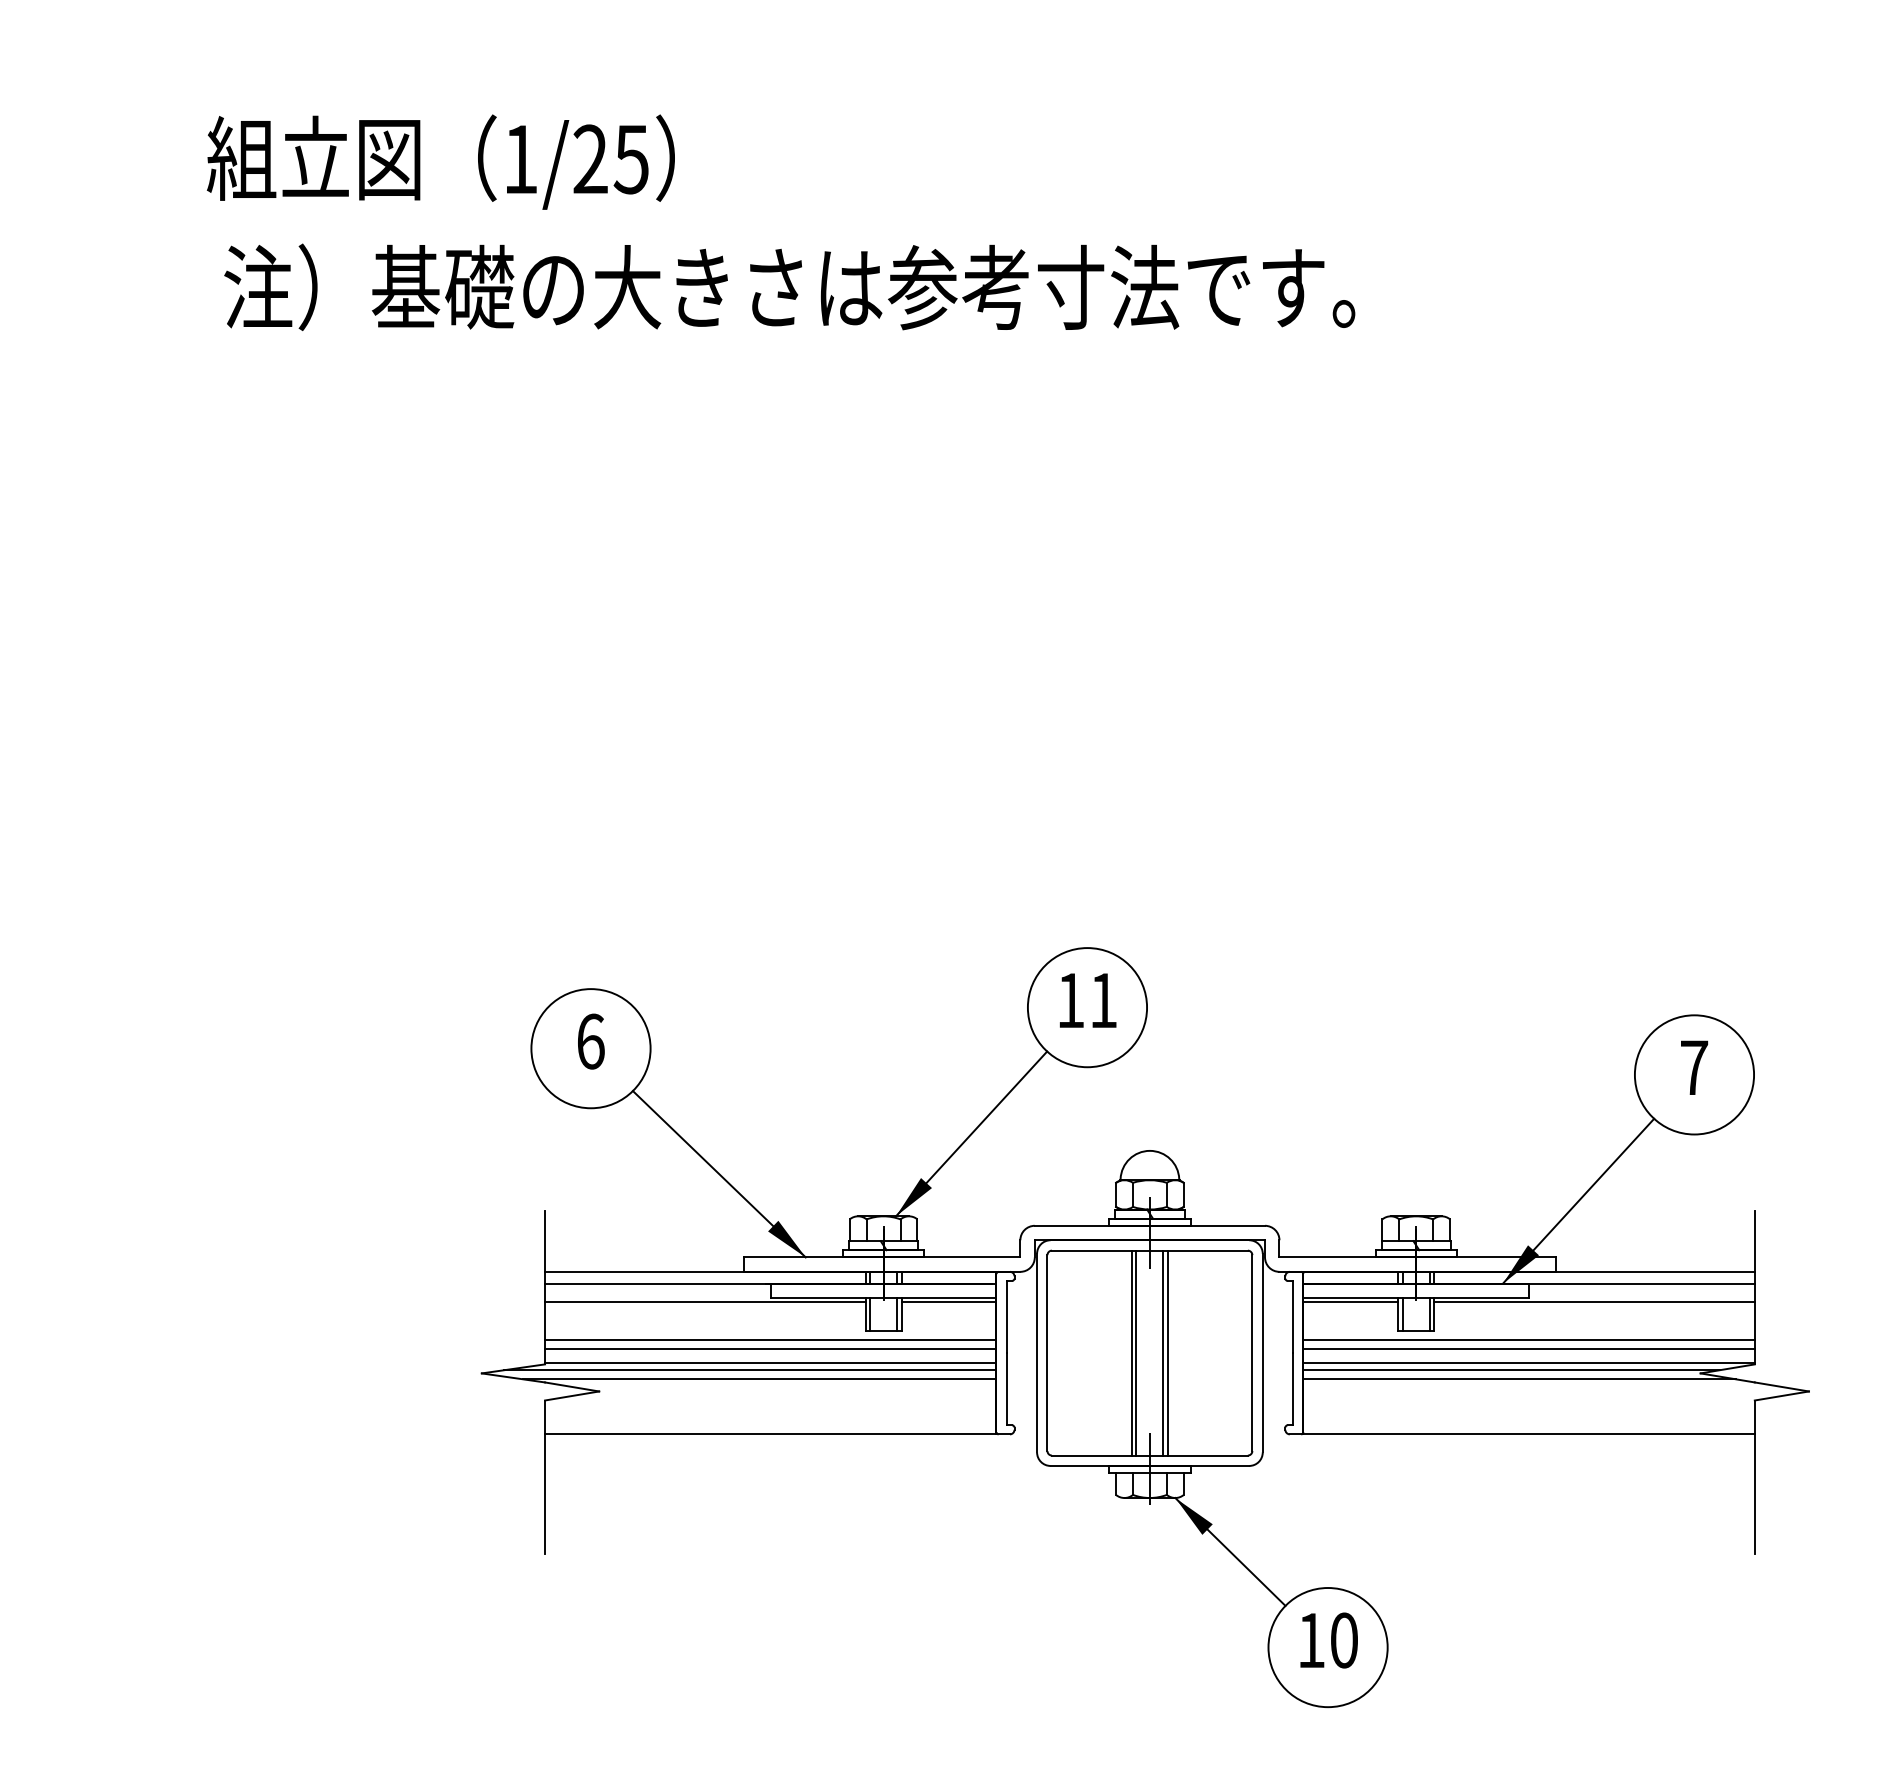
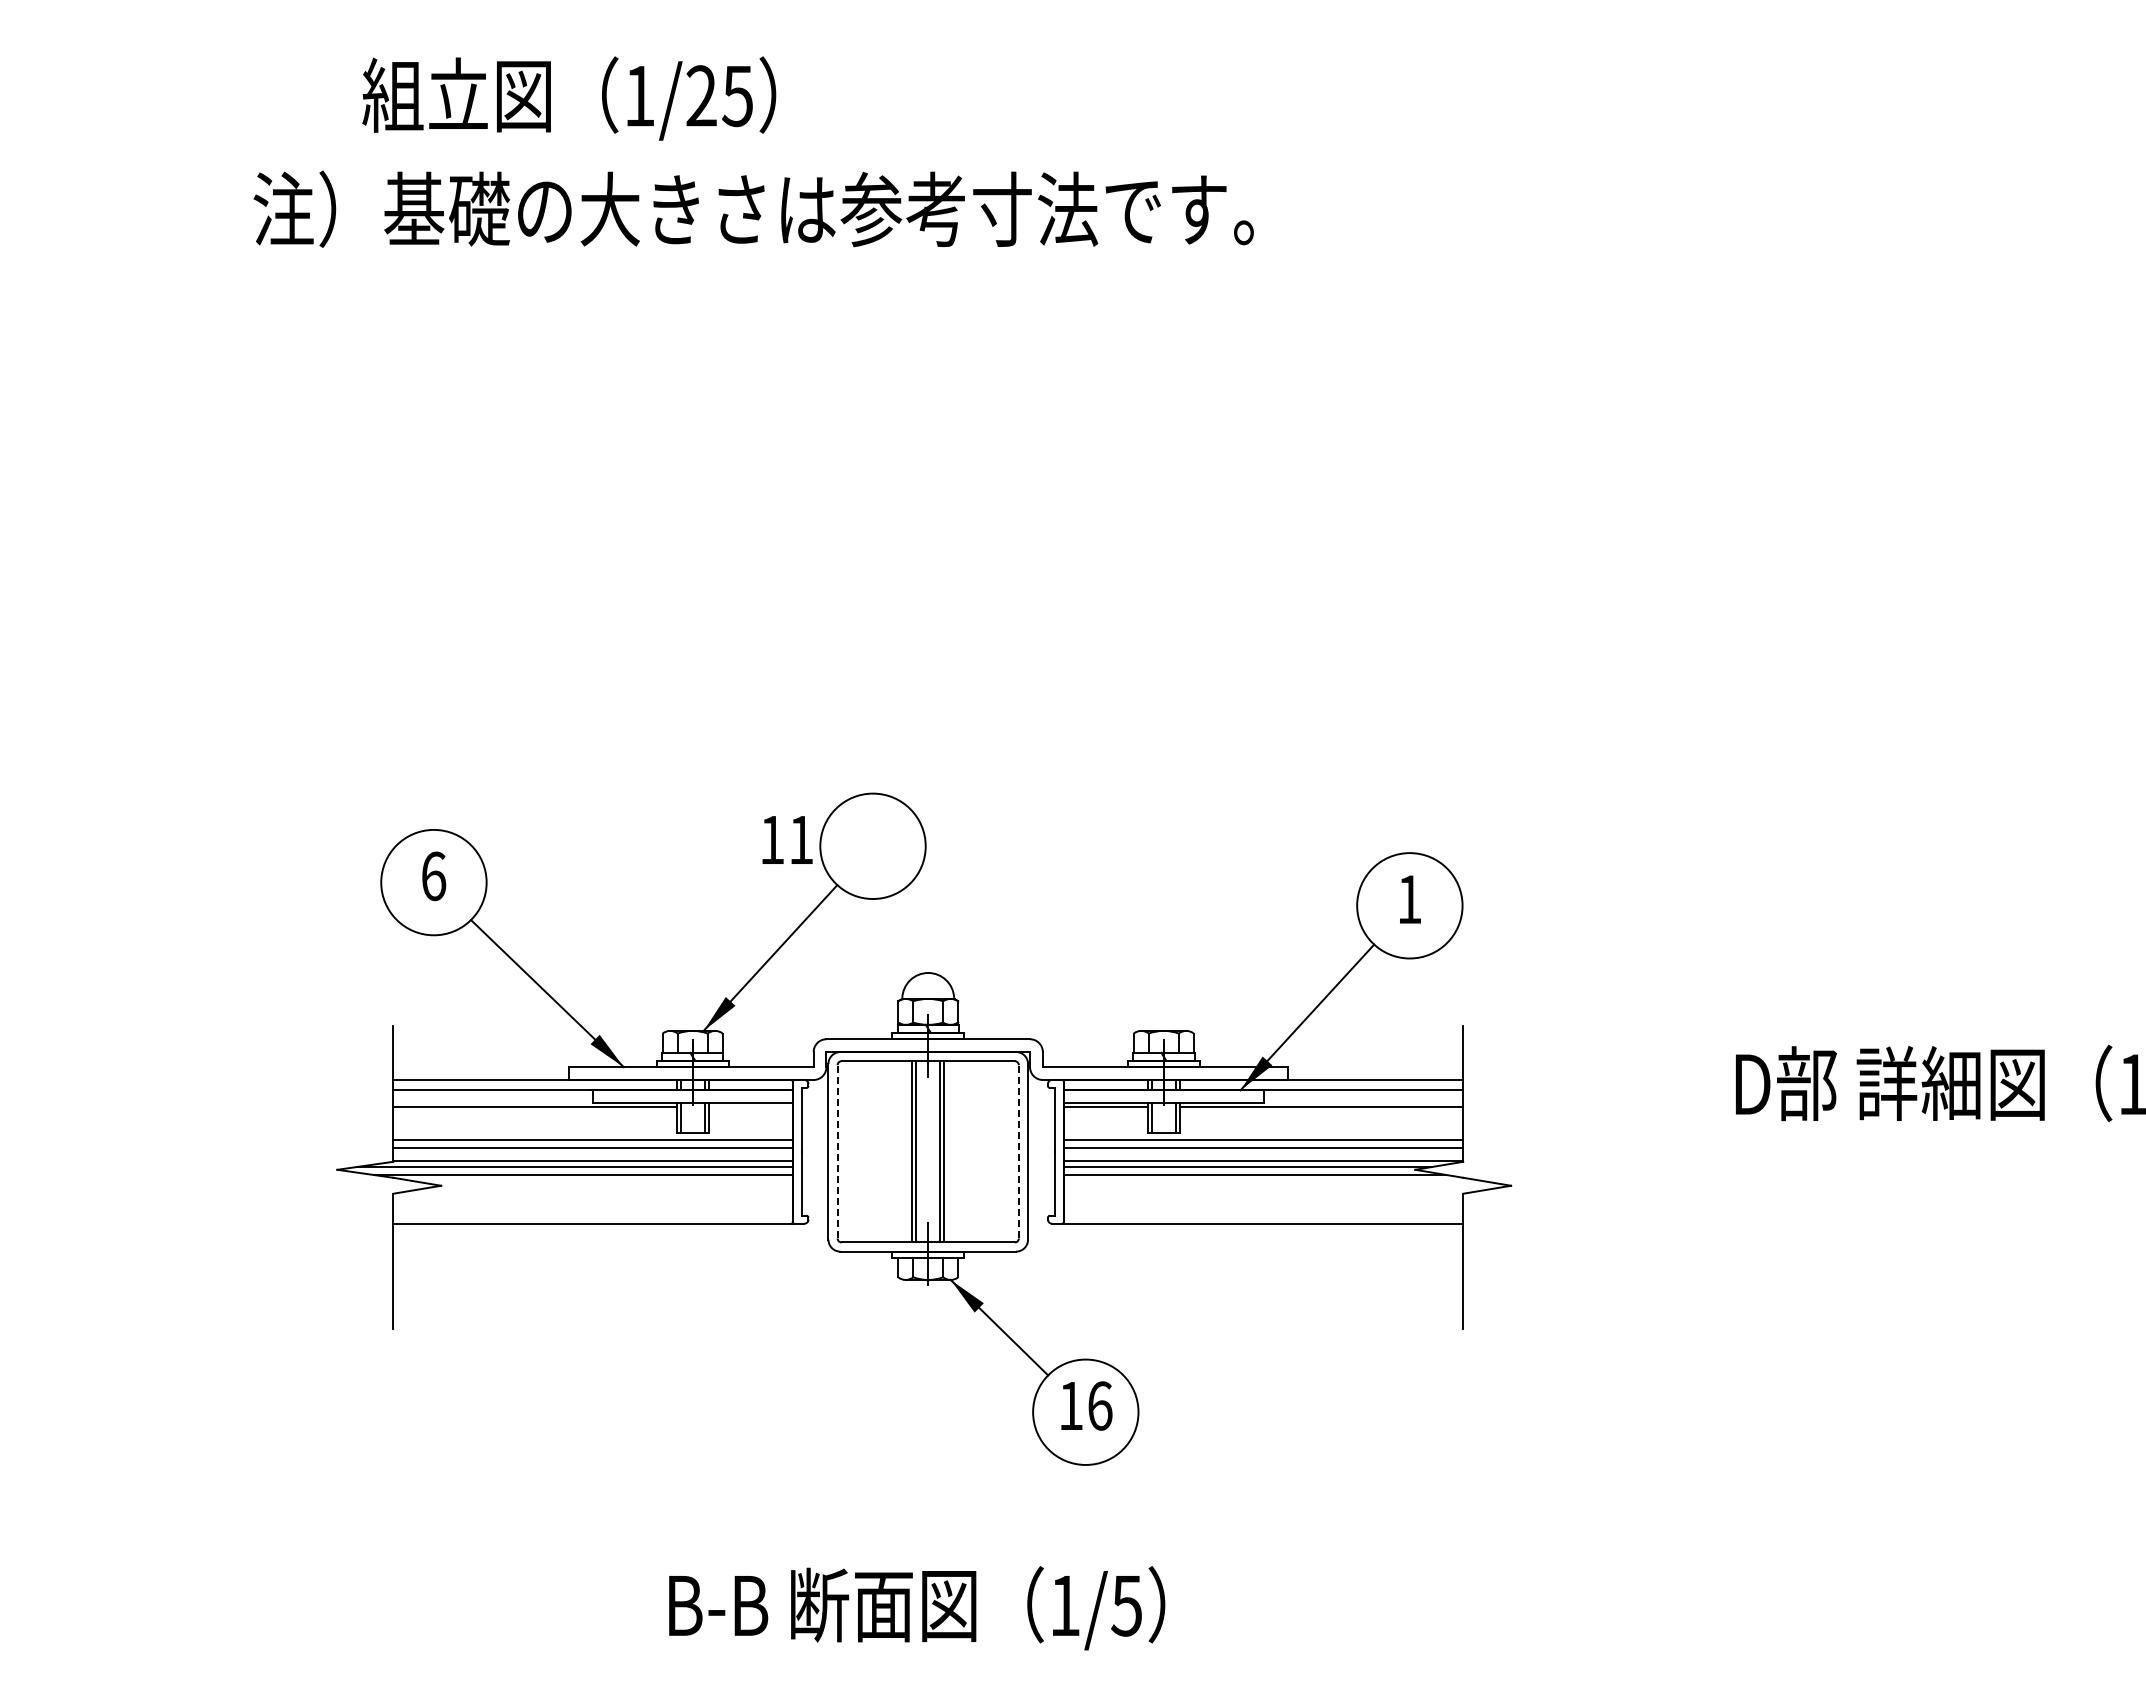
text: (441, 162) -> (569, 98), moved
text: (789, 286) -> (753, 208), moved
text: (1088, 999) -> (787, 839), moved
text: (1694, 1067) -> (1409, 899), 7 -> 1
line: (948, 1301) -> (750, 1106), removed
line: (1047, 1352) -> (837, 1151), solid -> dashed
line: (1251, 1352) -> (1018, 1151), solid -> dashed
text: (1344, 1639) -> (1100, 1405), 10 -> 16

